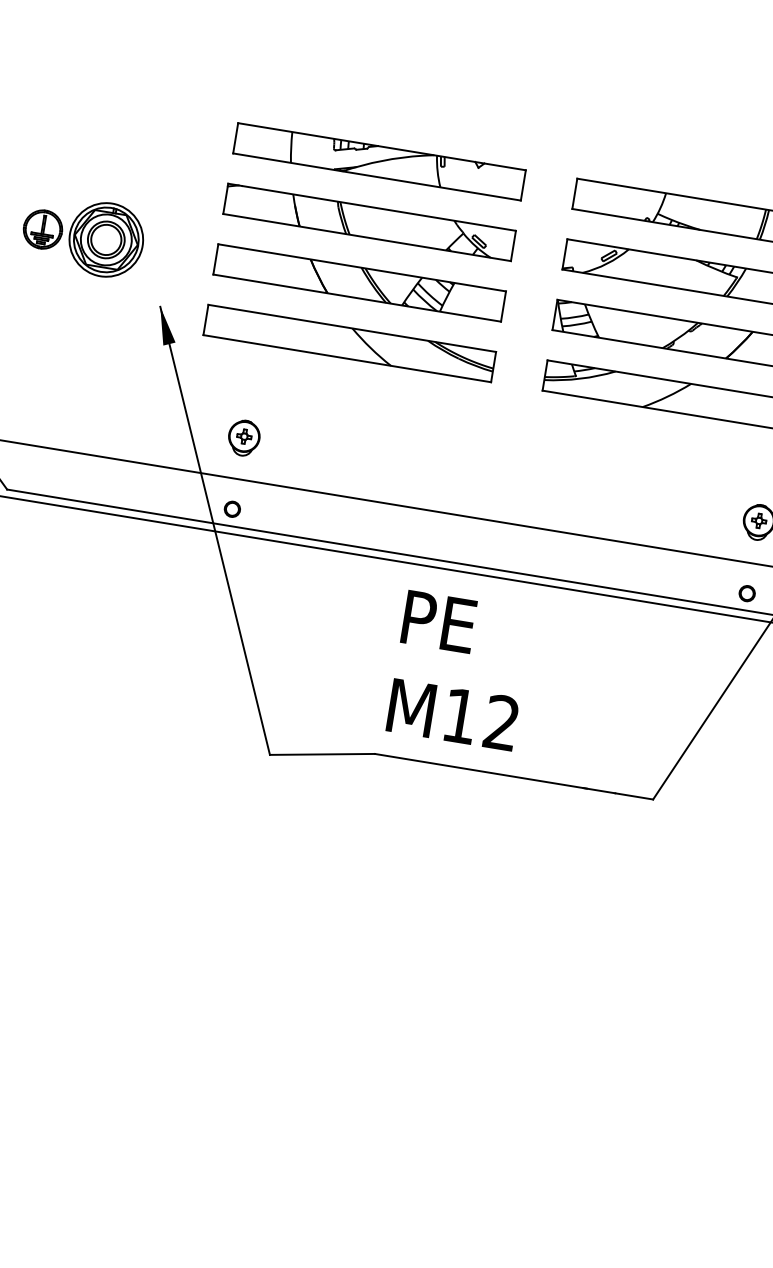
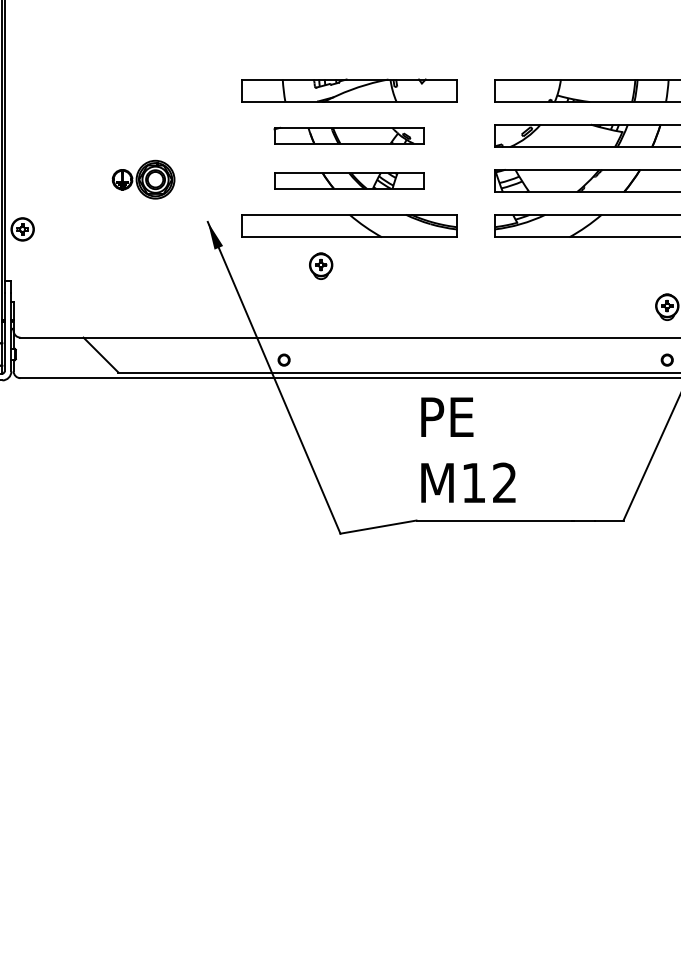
part: (369, 221) -> (349, 135), size x0.7
part: (83, 235) -> (143, 179), size x0.7
part: (359, 282) -> (349, 180), size x0.7
part: (244, 437) -> (321, 265), moved

